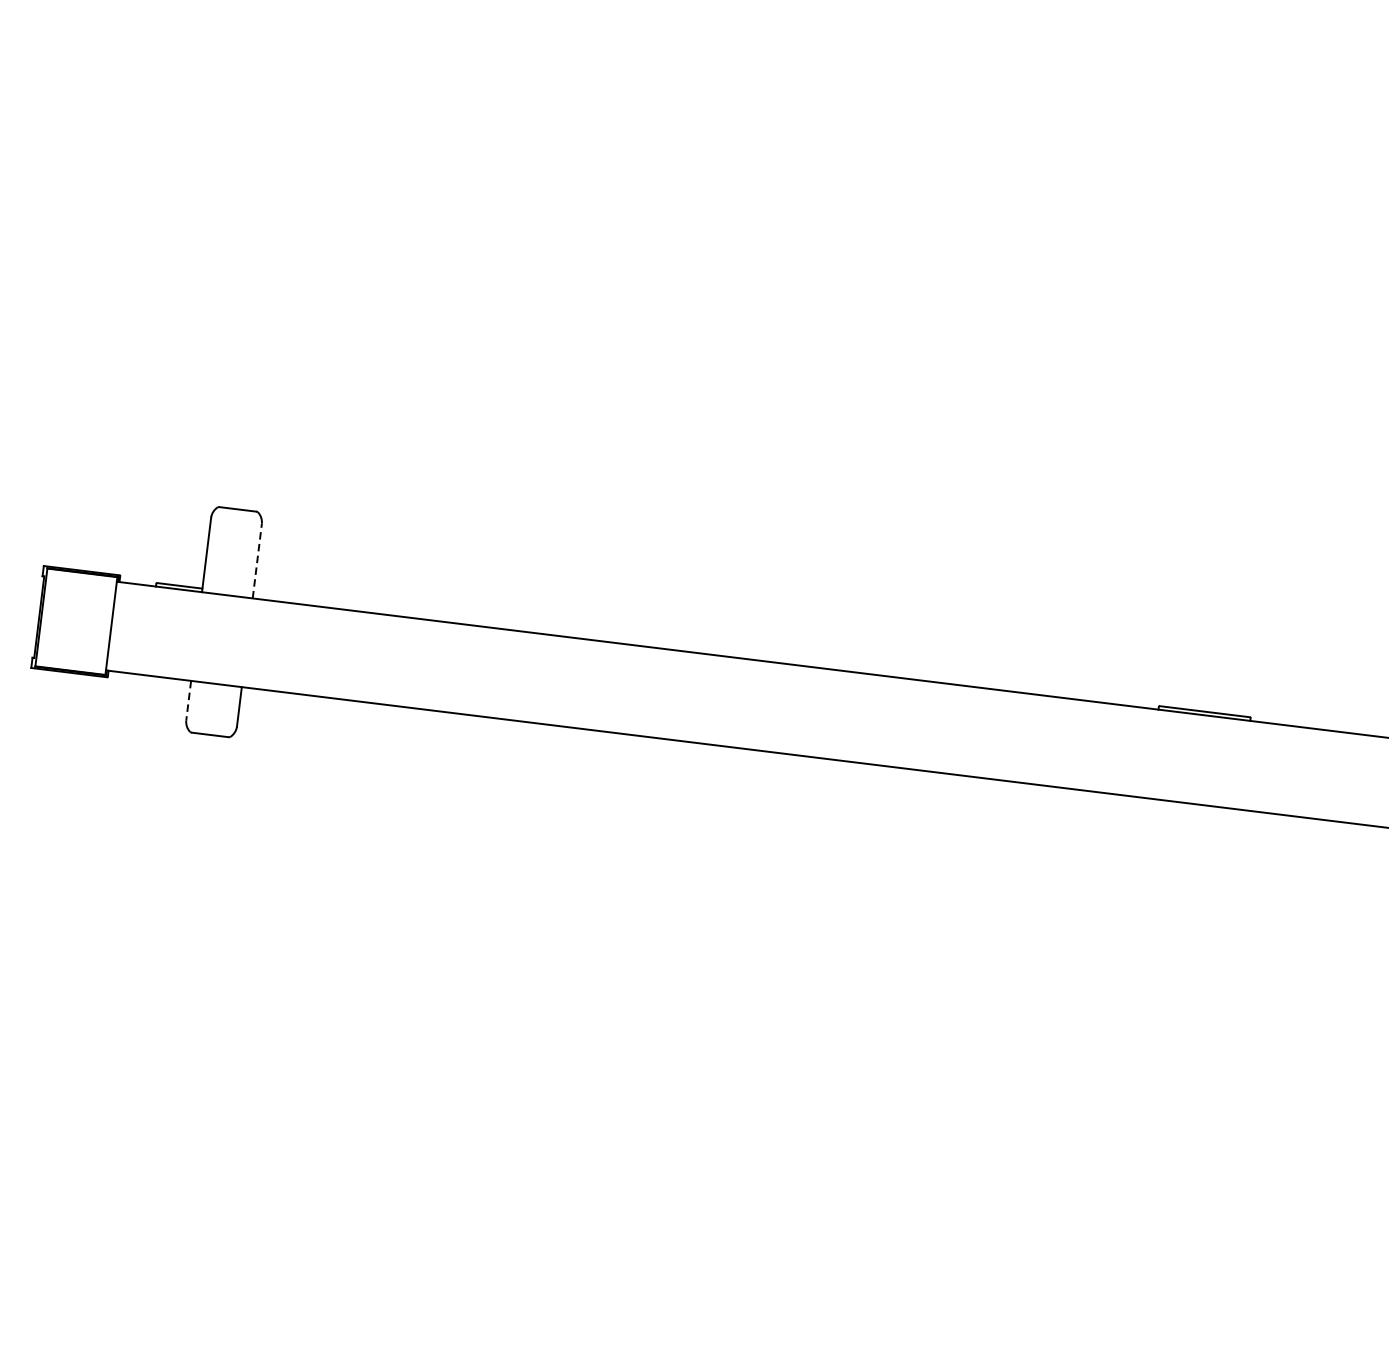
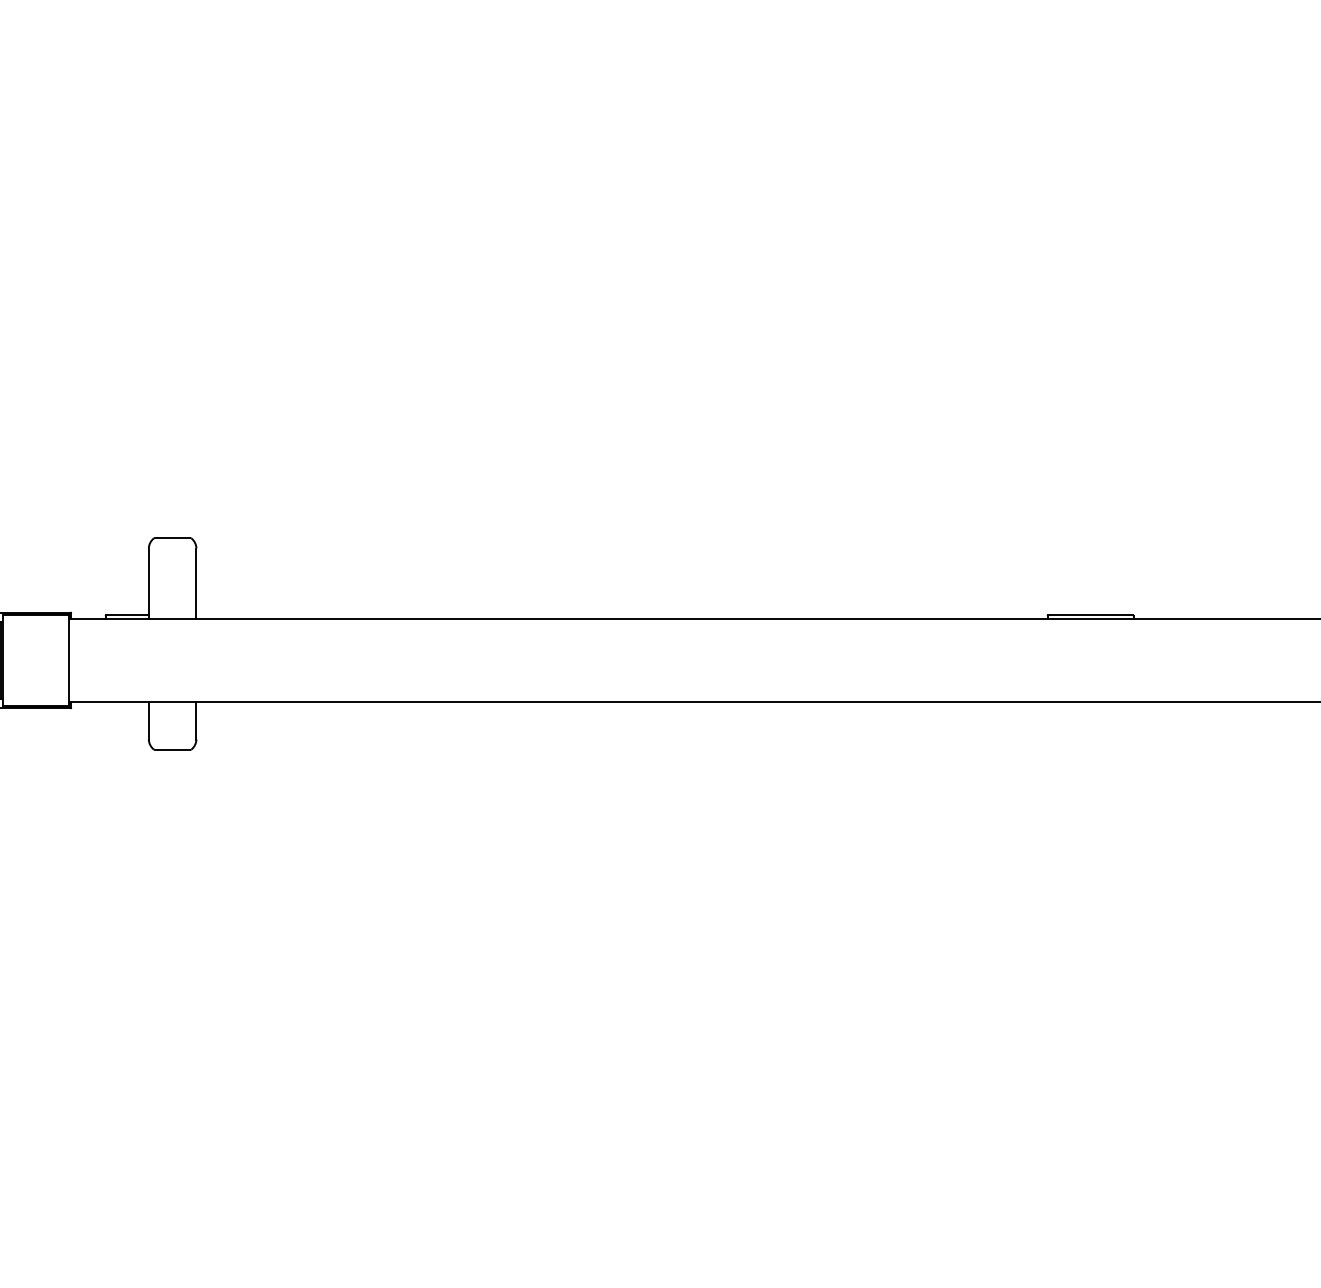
line: (257, 560) -> (196, 583), dashed -> solid
line: (188, 700) -> (148, 720), dashed -> solid

